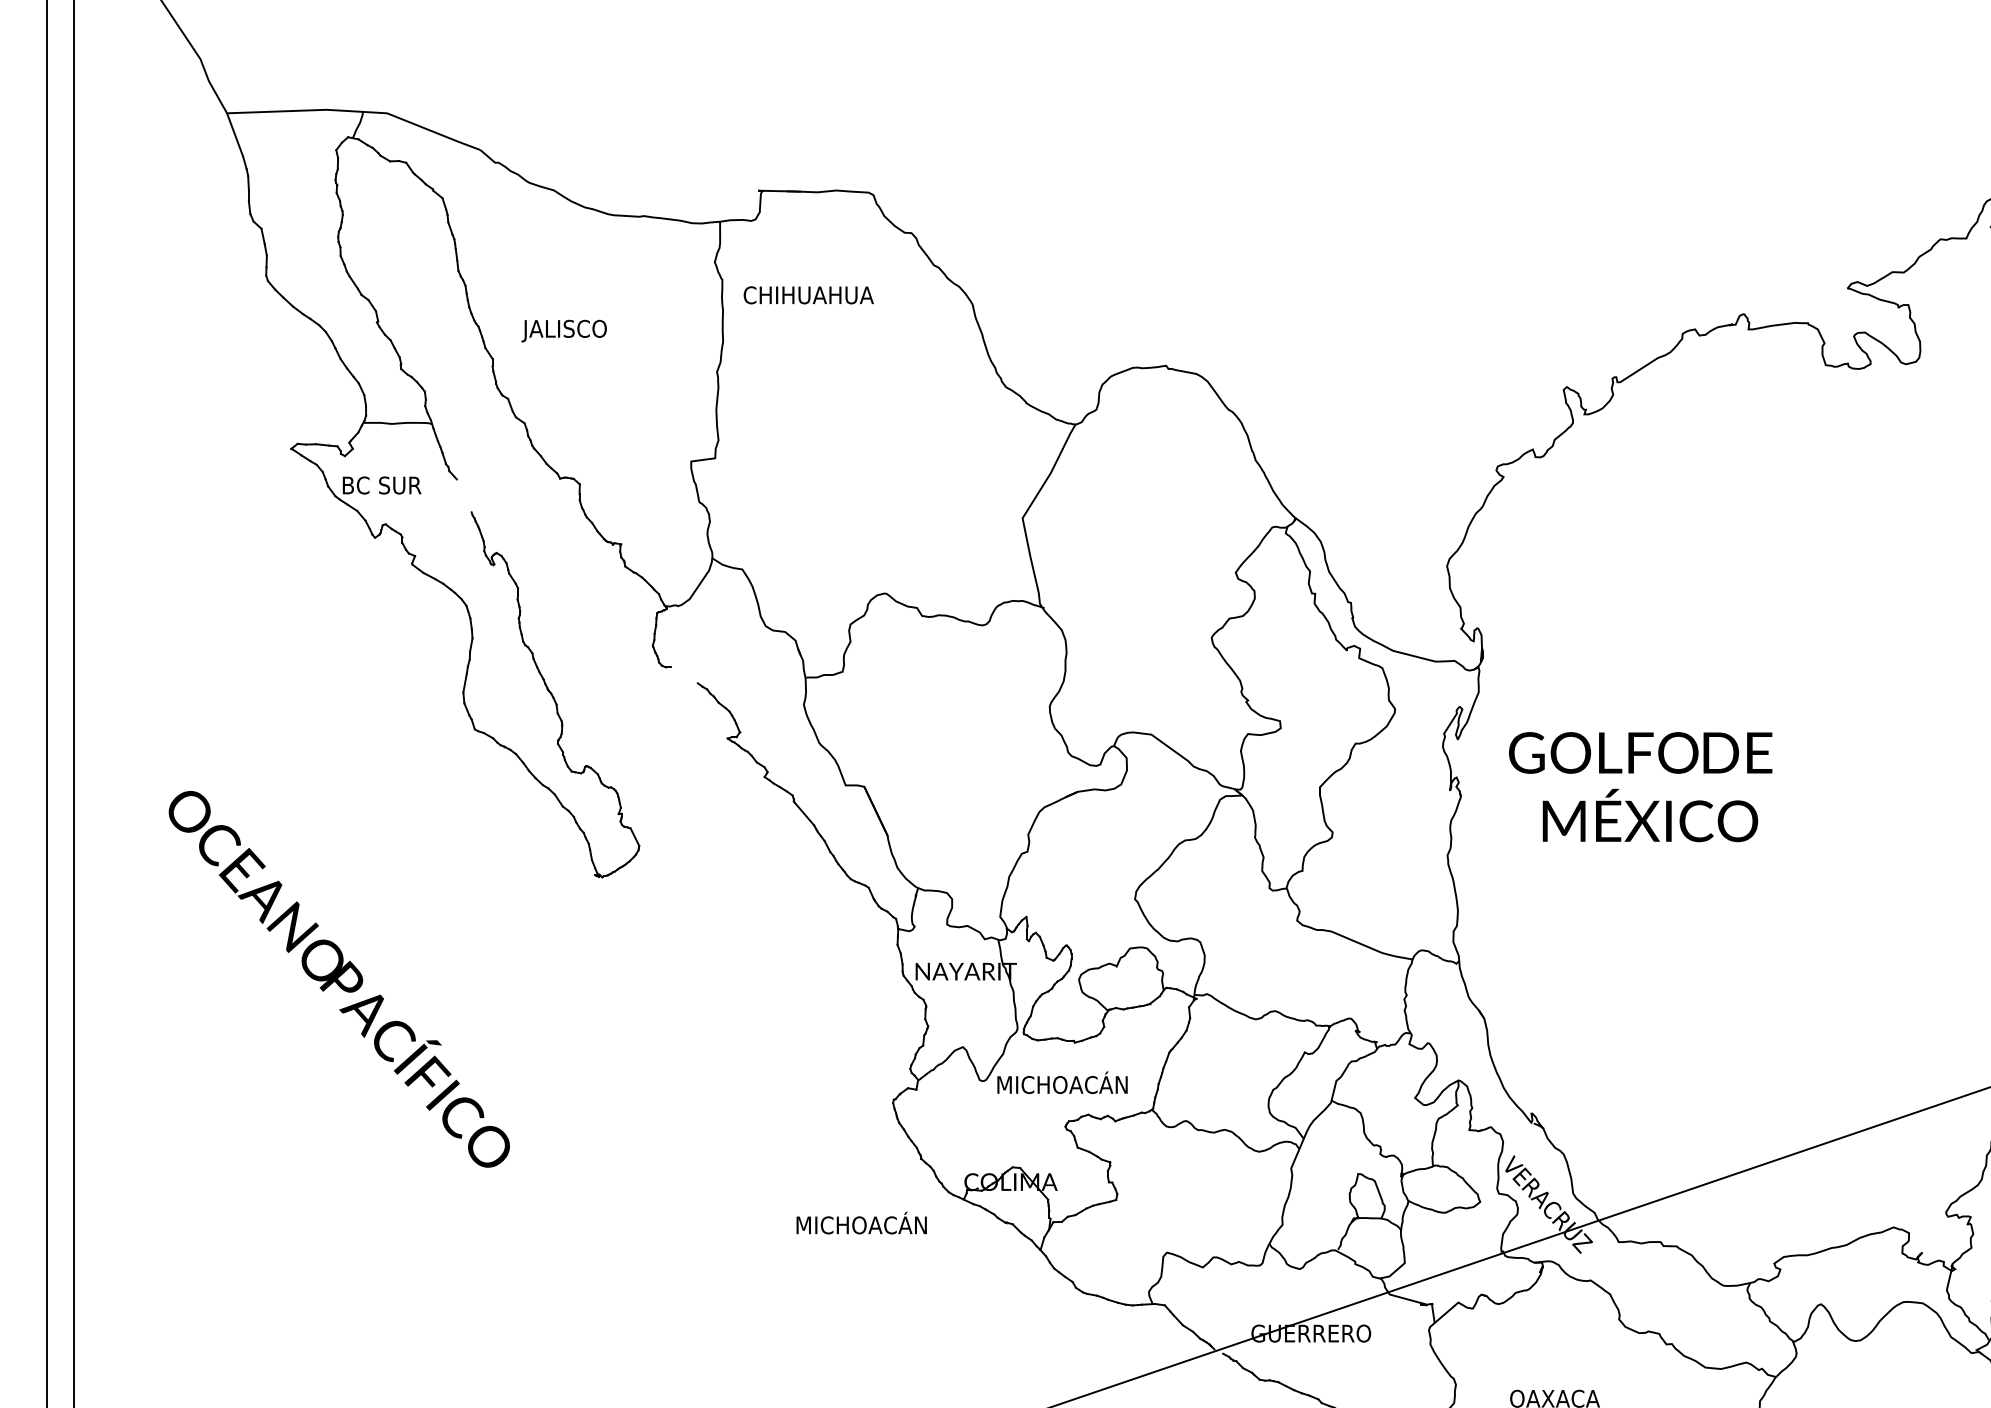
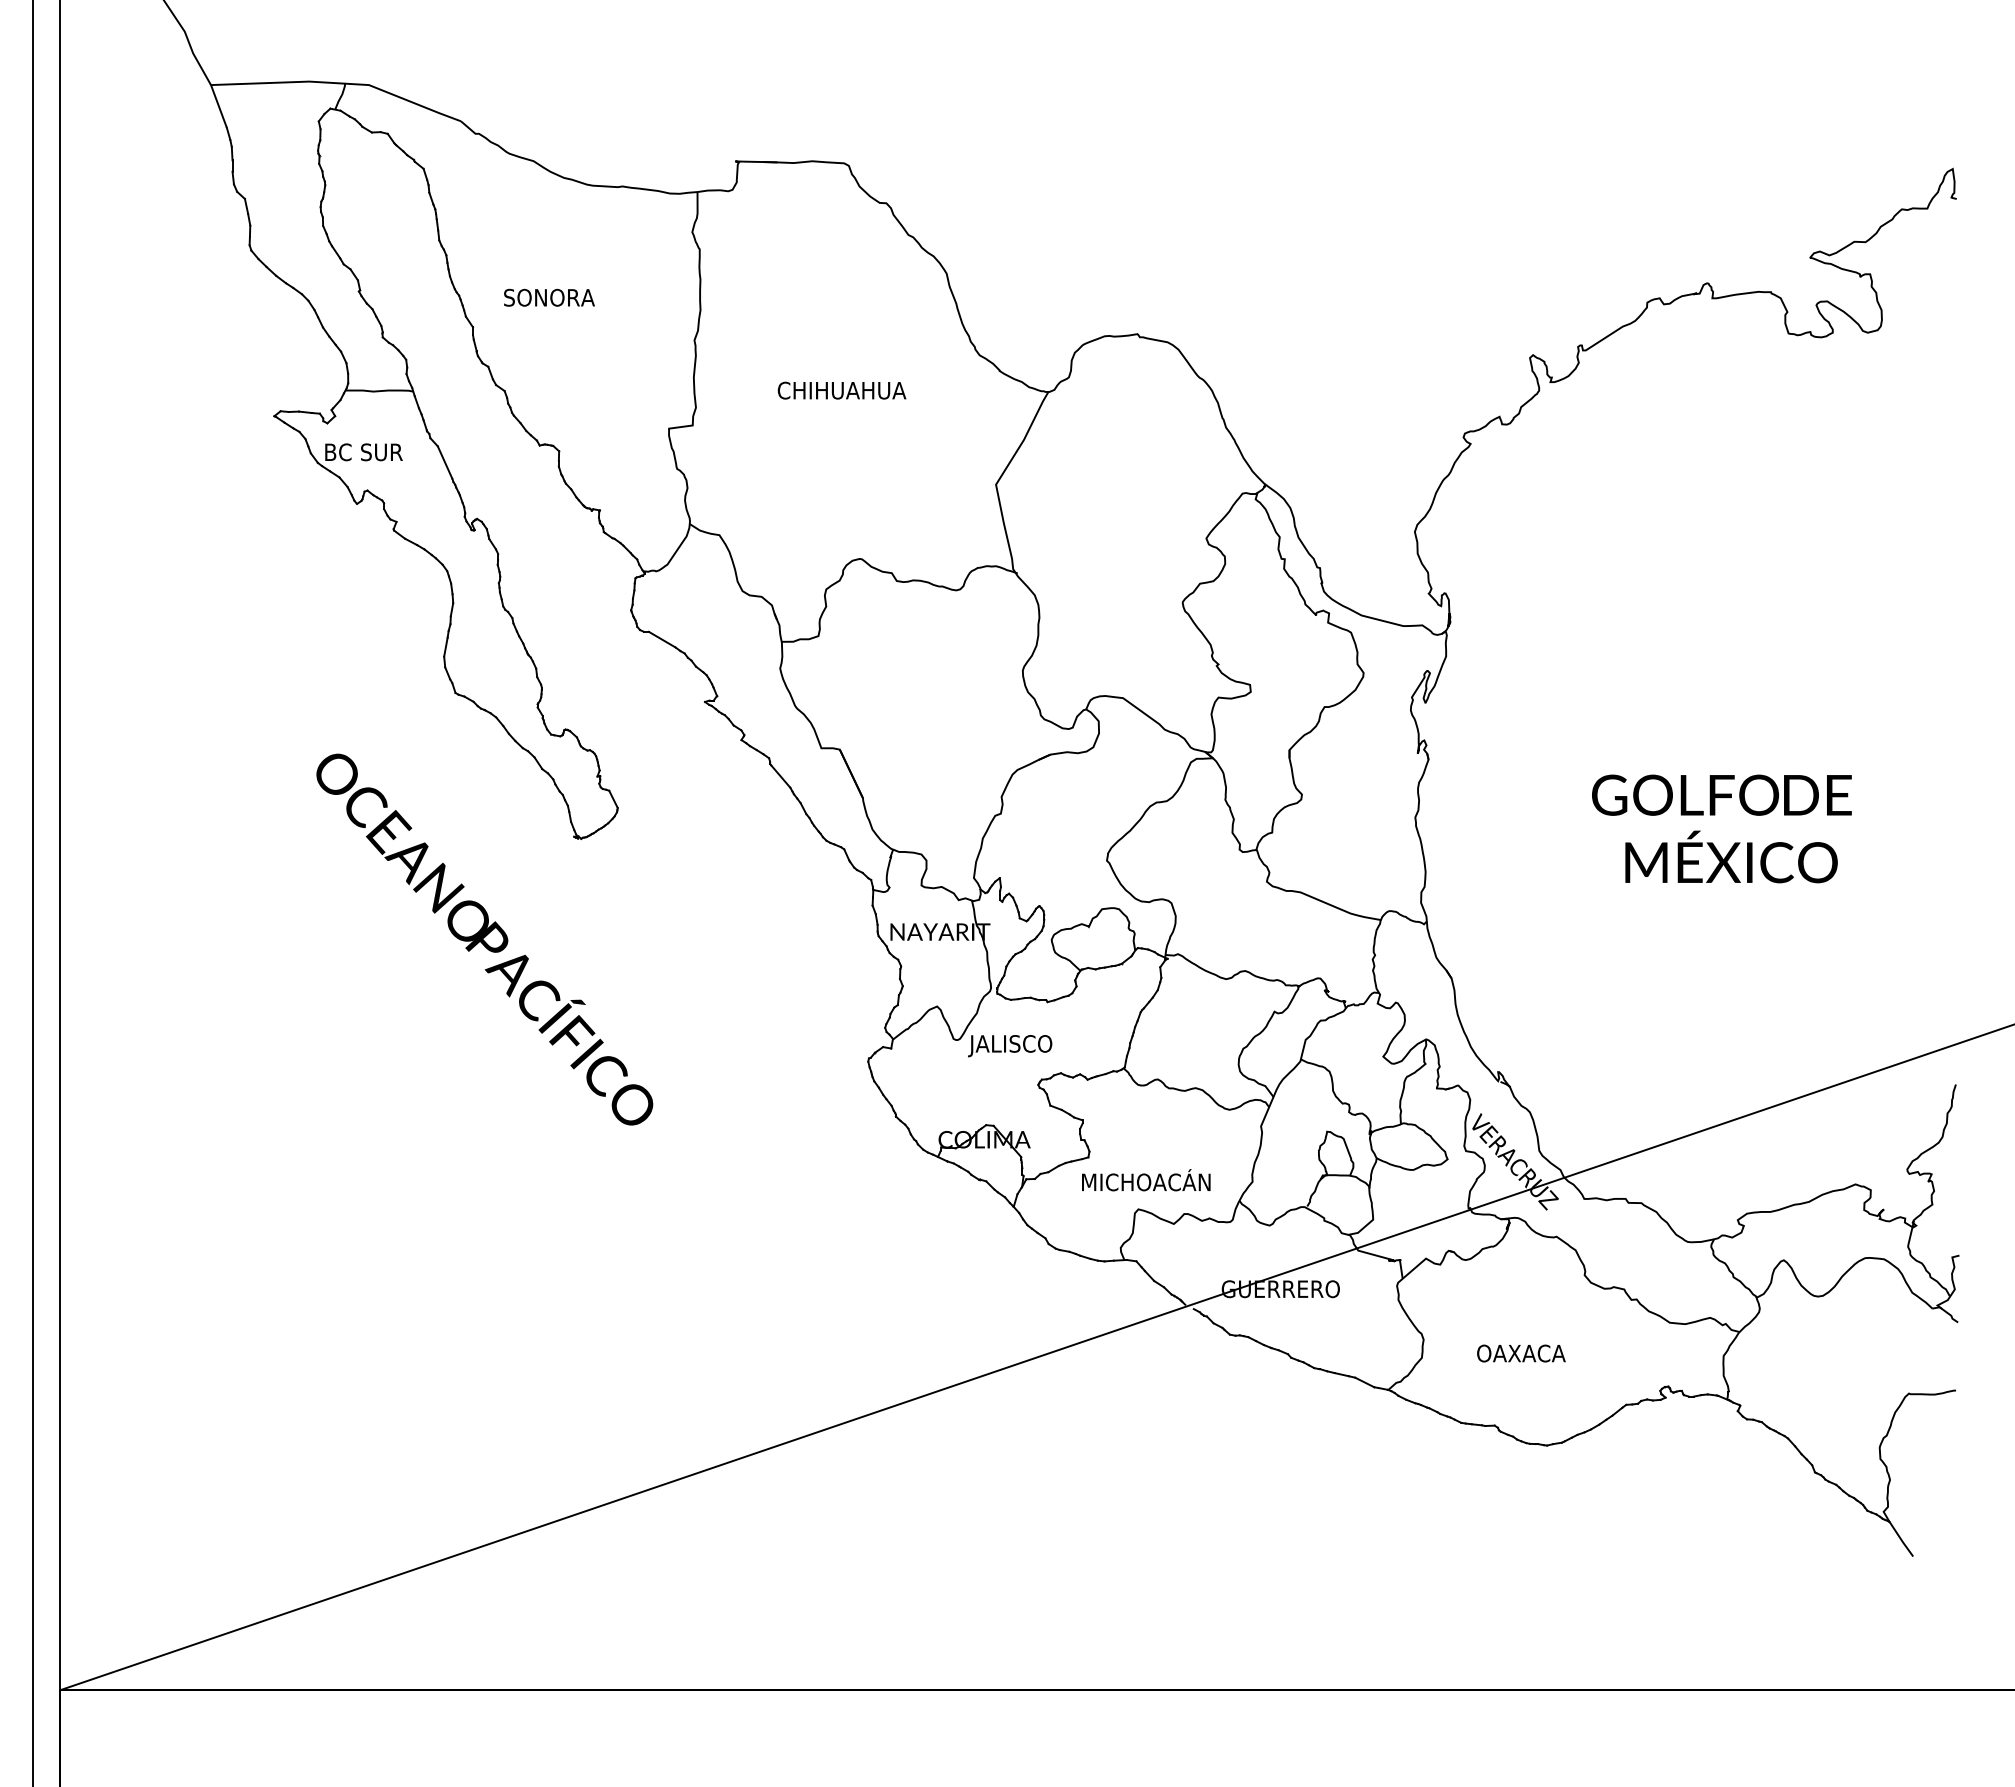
text: (808, 295) -> (841, 390), moved
text: (568, 330) -> (547, 299), JALISCO -> SONORA
line: (463, 495) -> (444, 462), added
line: (683, 675) -> (661, 639), added
text: (1640, 786) -> (1721, 828), moved
text: (339, 979) -> (484, 939), moved
text: (1060, 1084) -> (1033, 1043), MICHOACÁN -> JALISCO
text: (861, 1223) -> (1146, 1180), moved

